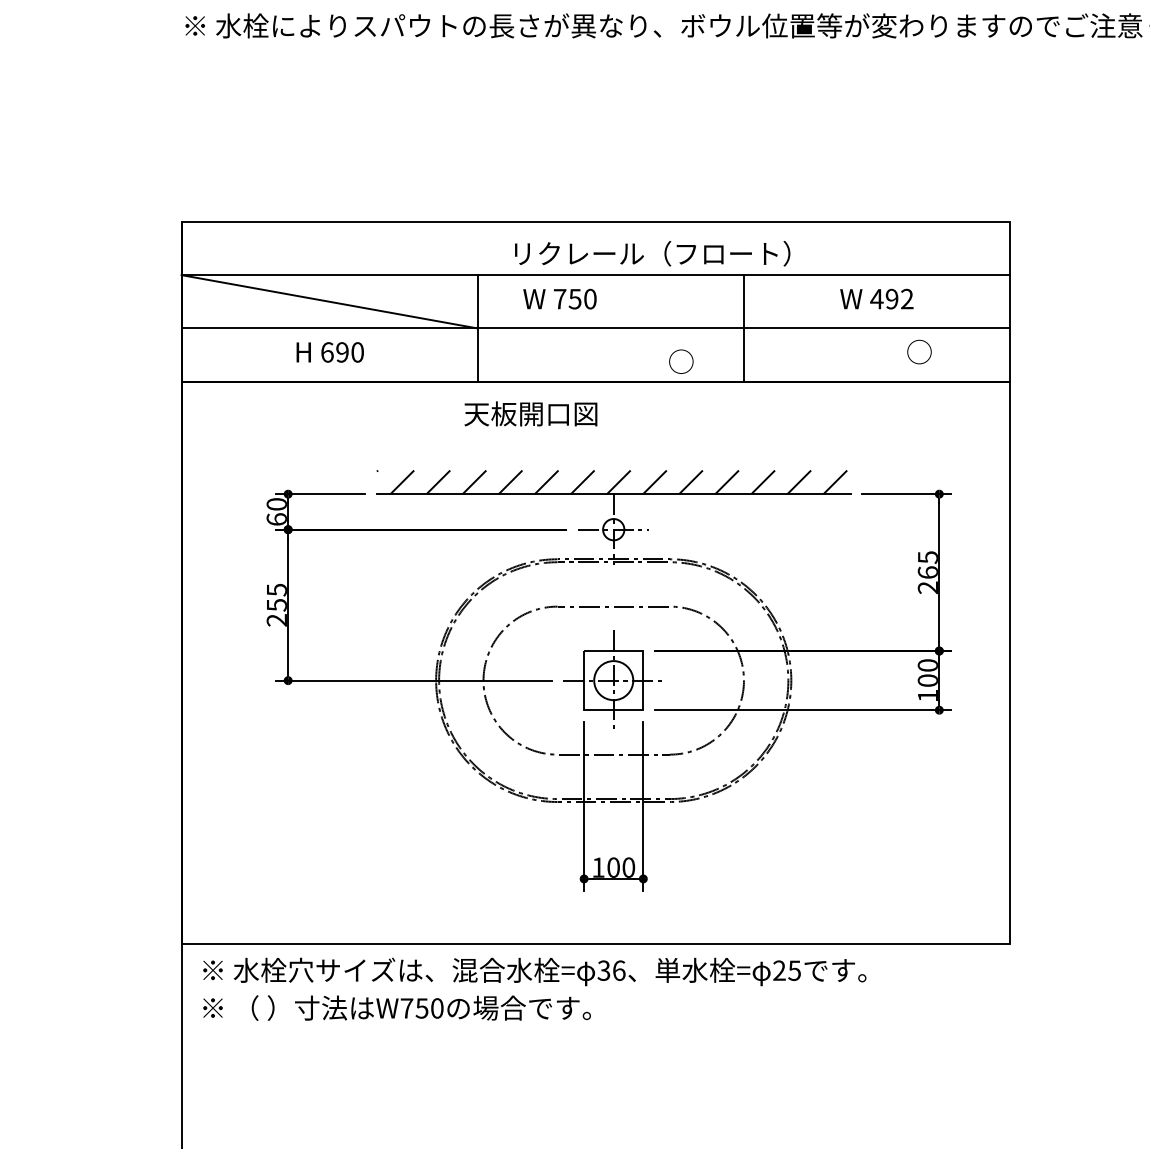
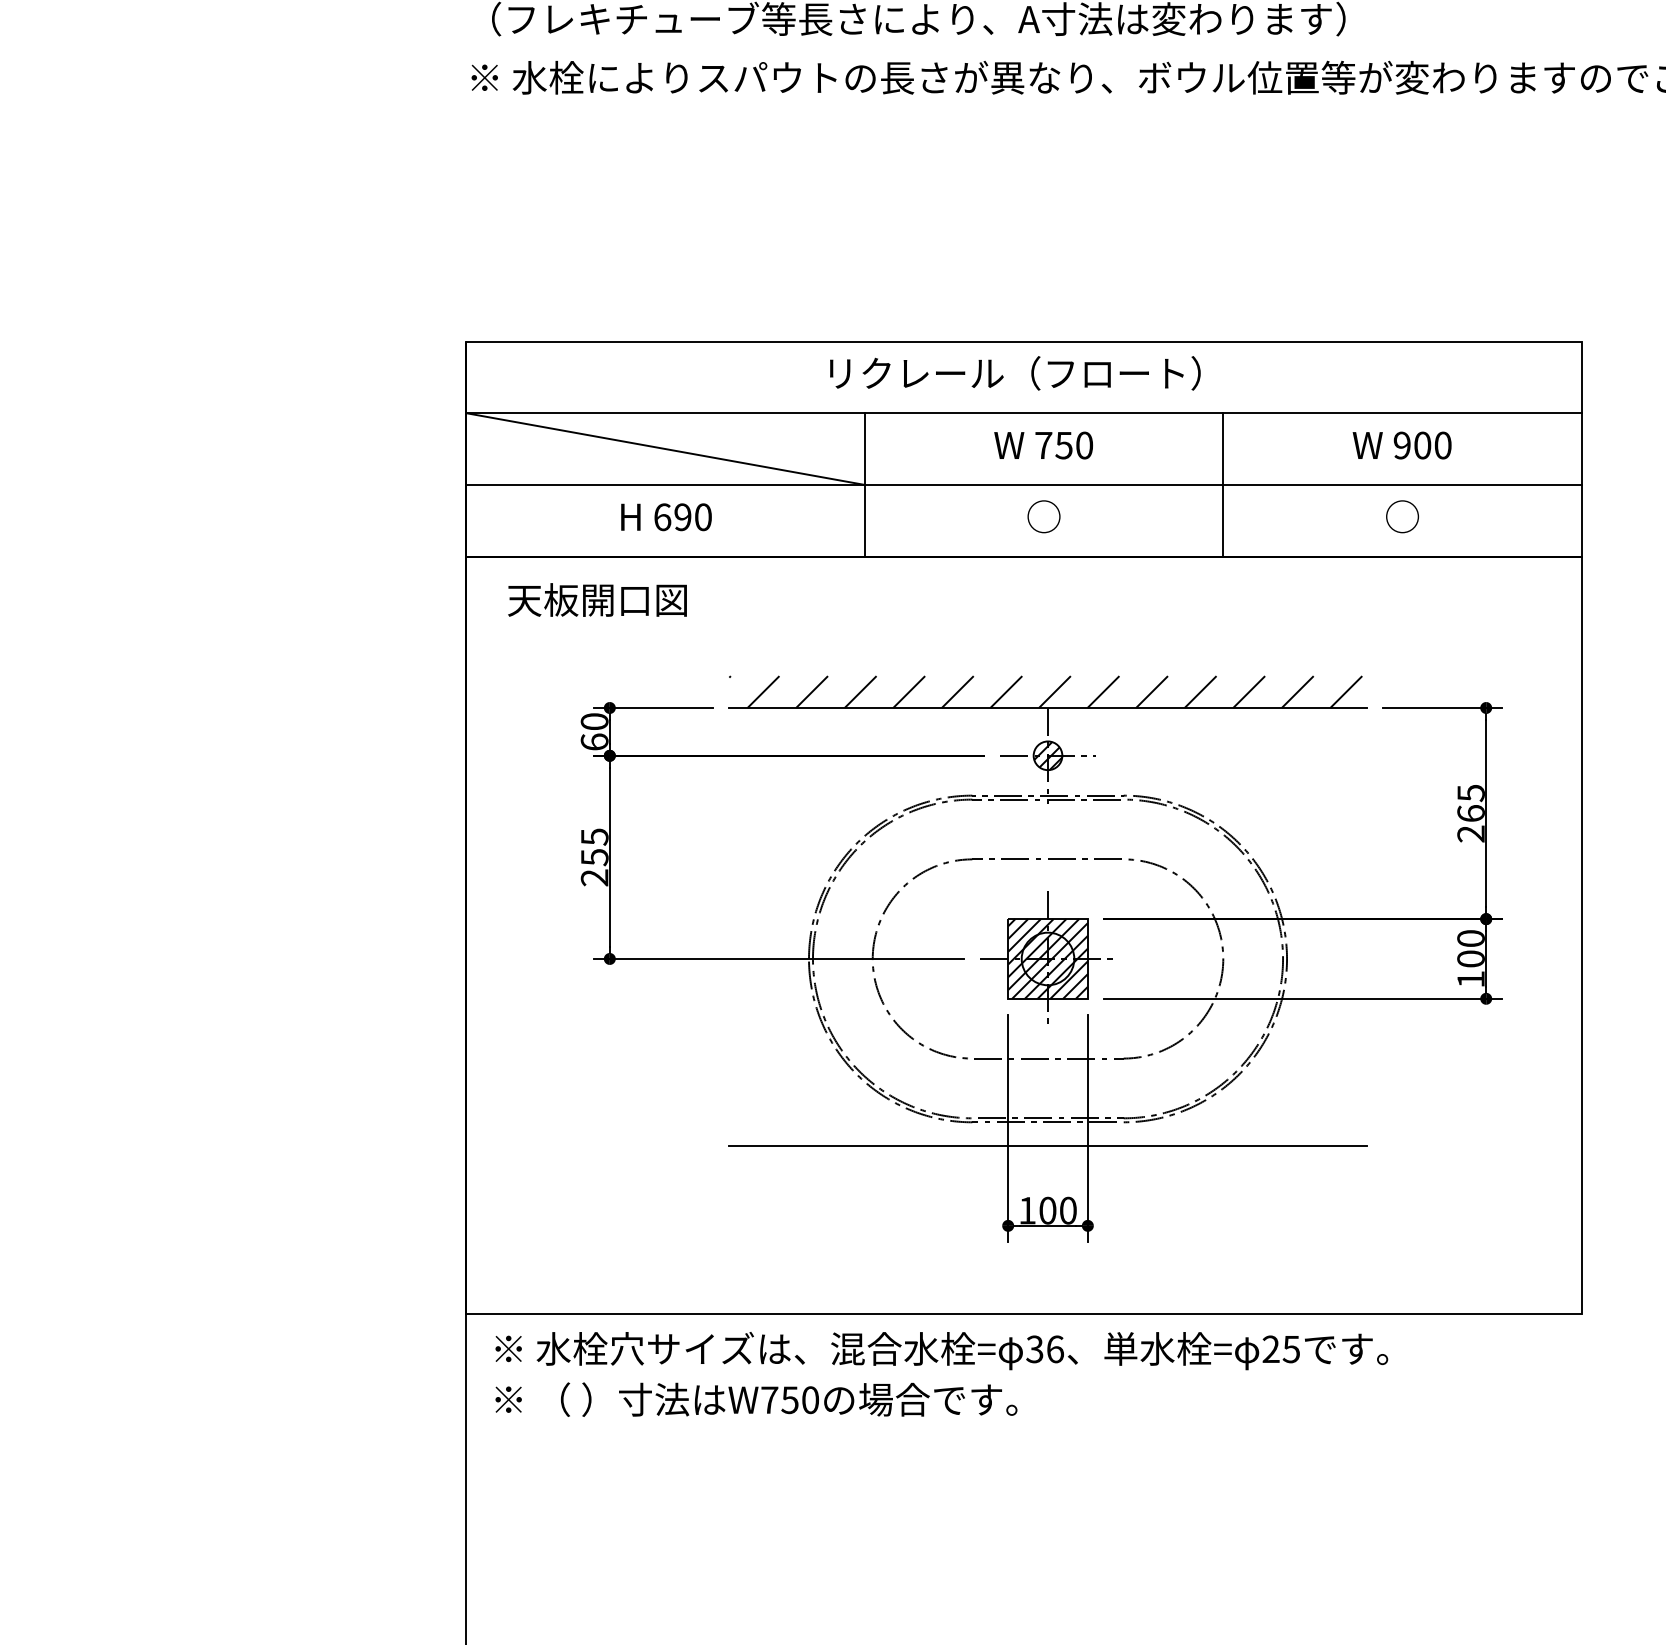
text: (652, 253) -> (1015, 373), moved
text: (559, 299) -> (1043, 445), moved
text: (891, 299) -> (1422, 445), 492 -> 900
text: (919, 351) -> (1402, 516), moved
text: (680, 361) -> (1043, 516), moved
text: (530, 413) -> (597, 599), moved
hatch: (614, 530) -> (1048, 756), added
hatch: (613, 680) -> (1047, 958), added
line: (613, 819) -> (1047, 1146), added

